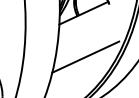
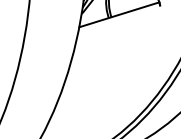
line: (85, 56) -> (112, 81), removed

